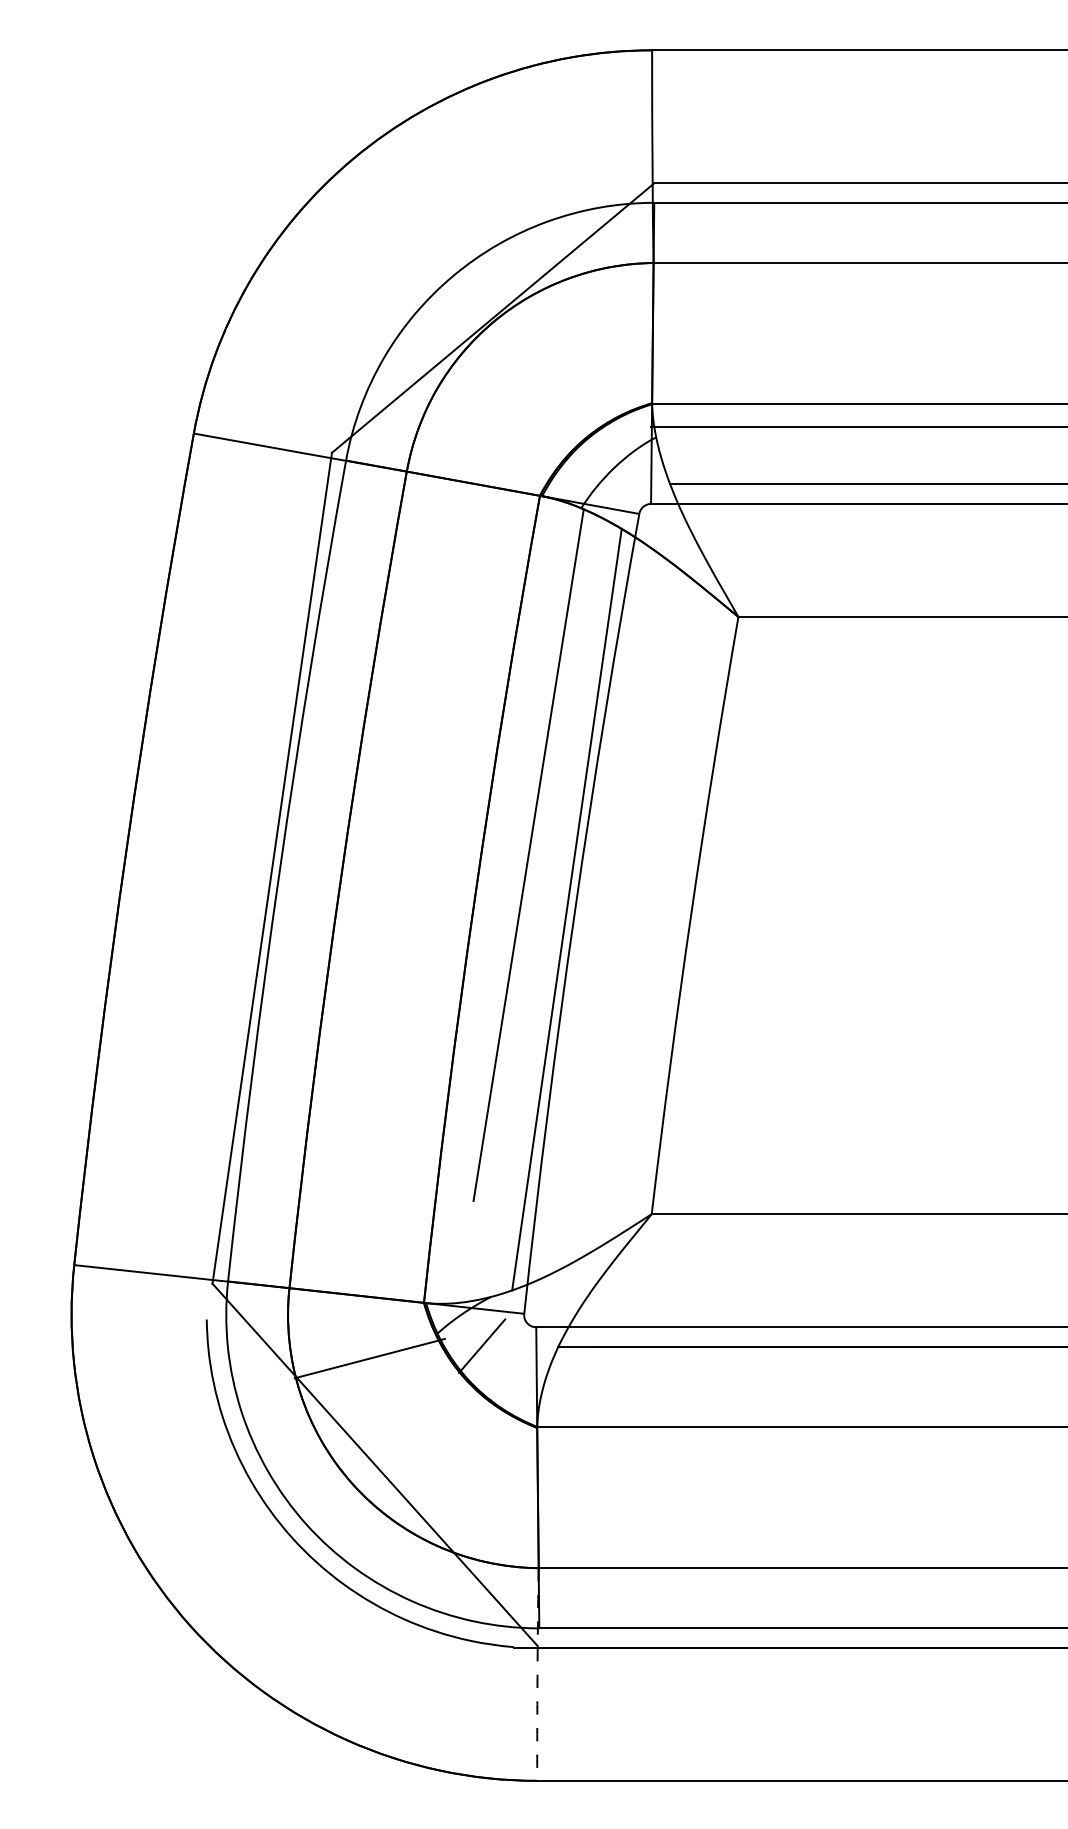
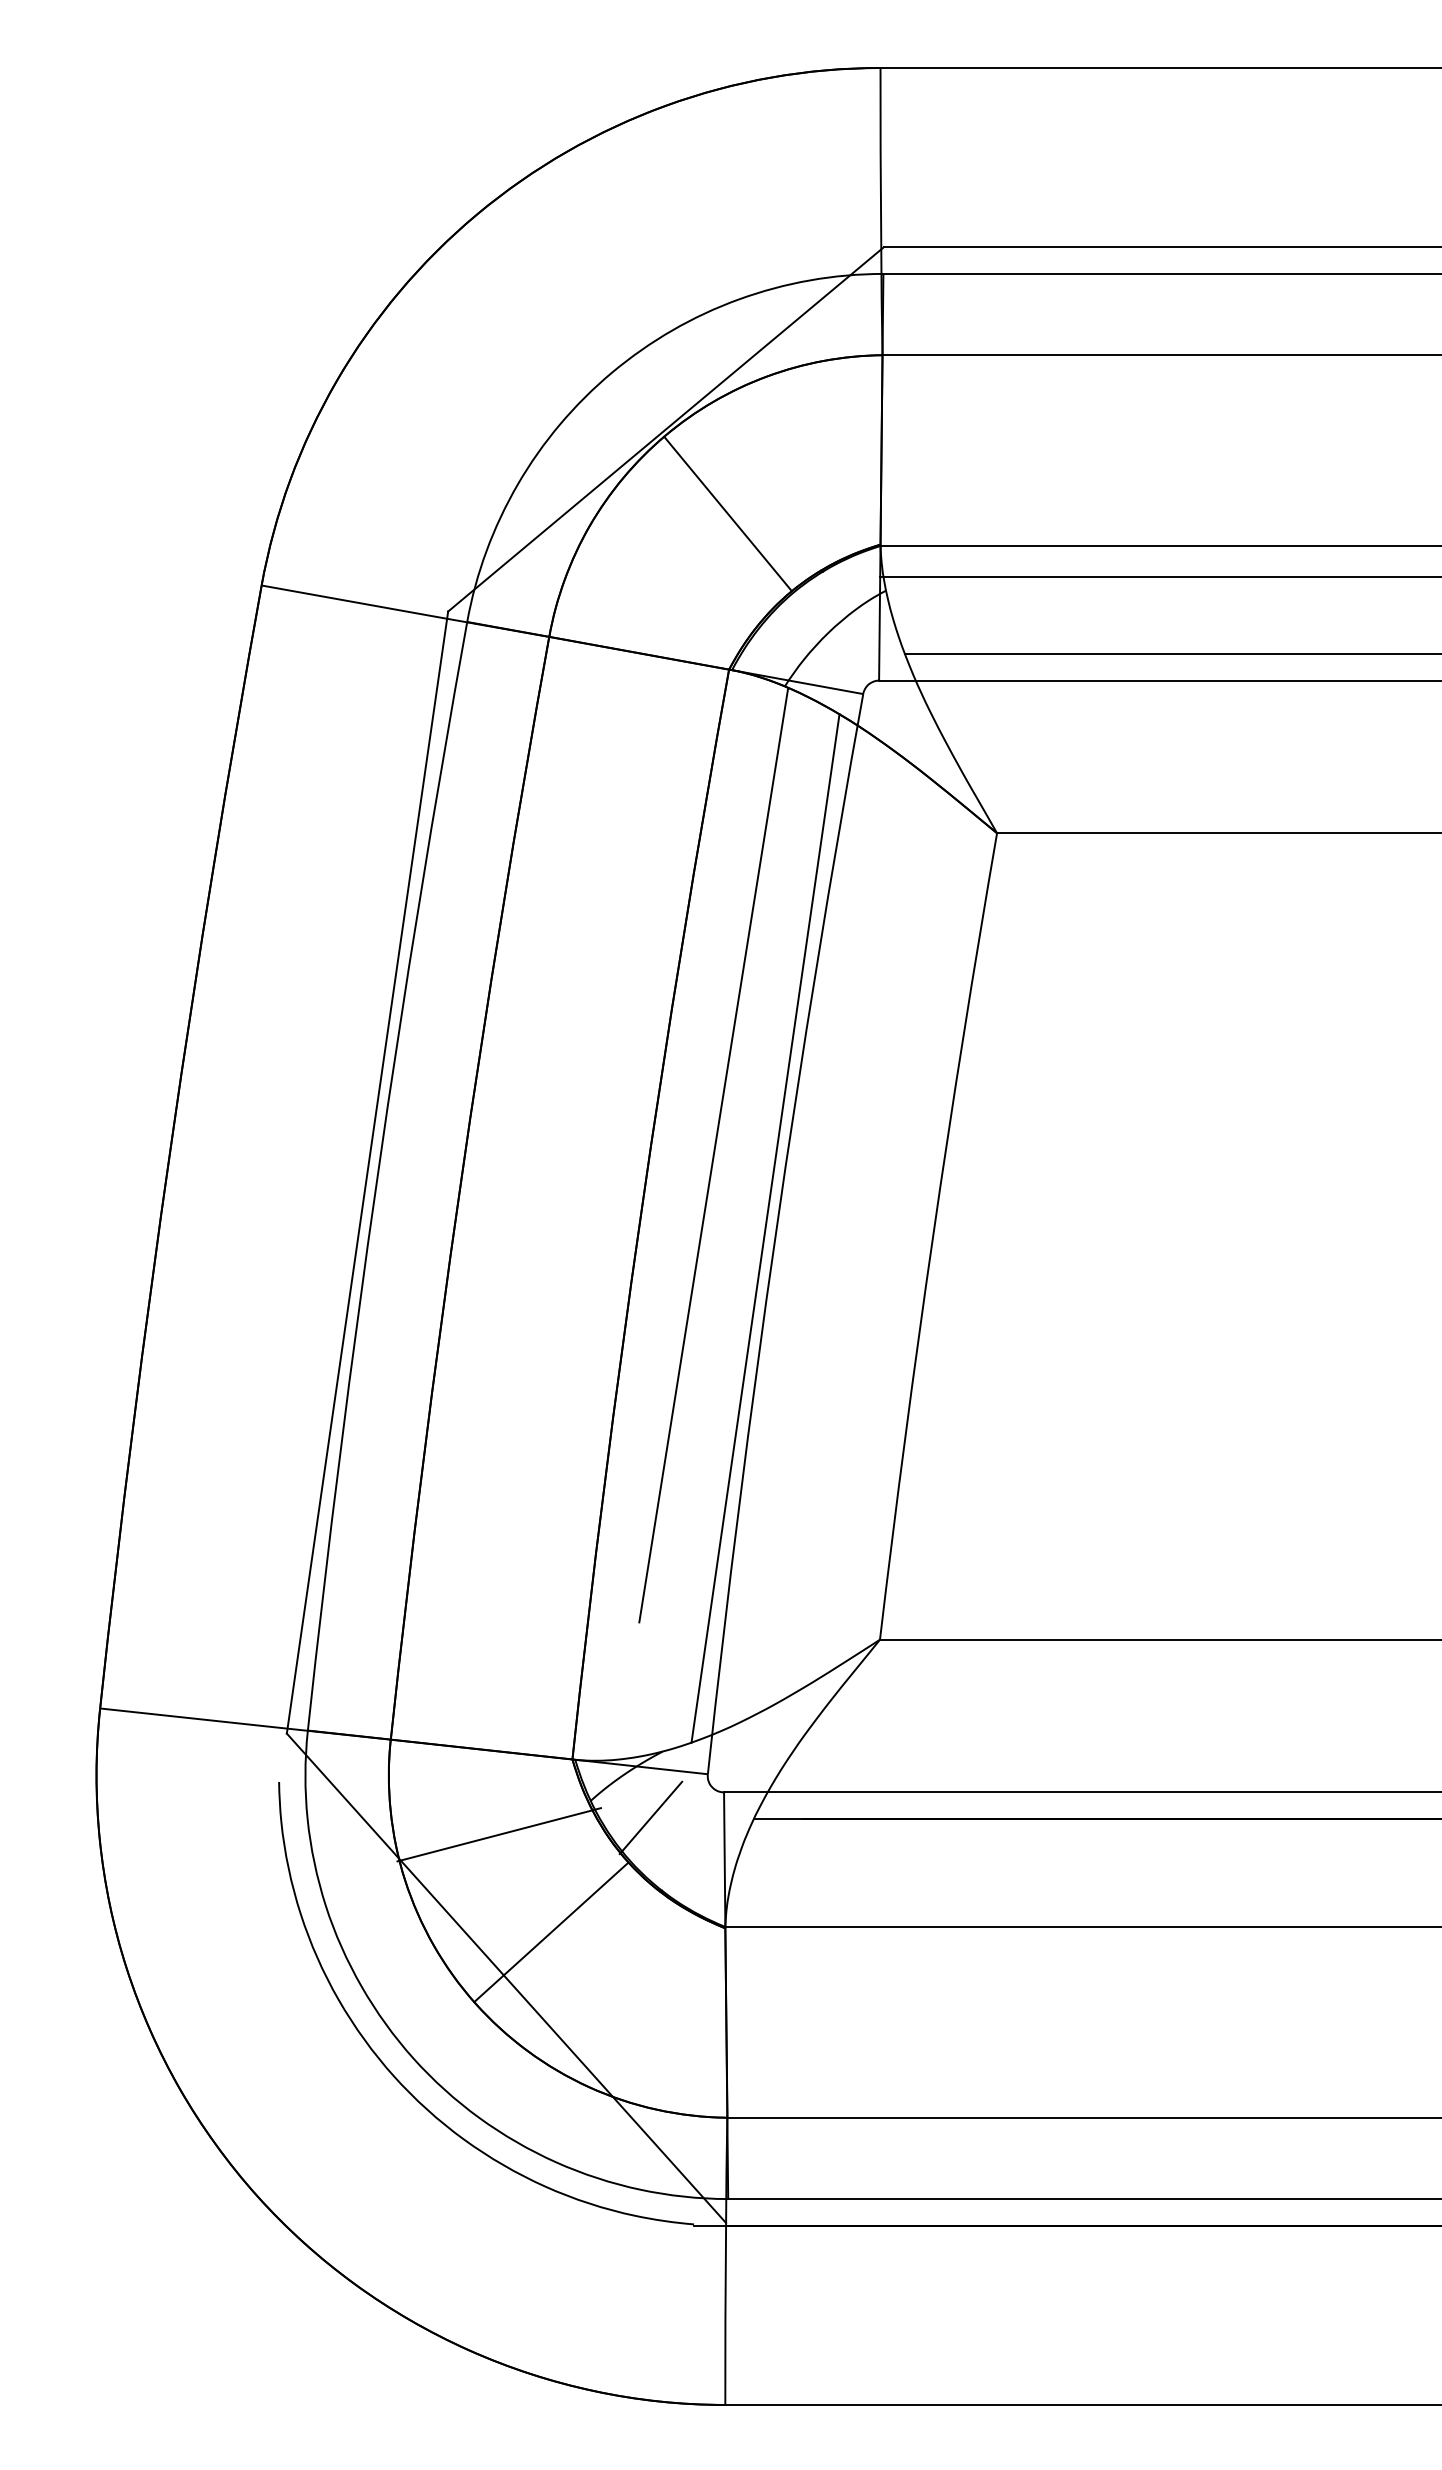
line: (538, 380) -> (727, 513), added
line: (408, 1430) -> (551, 1932), added
arc: (537, 1672) -> (725, 2258), dashed -> solid

